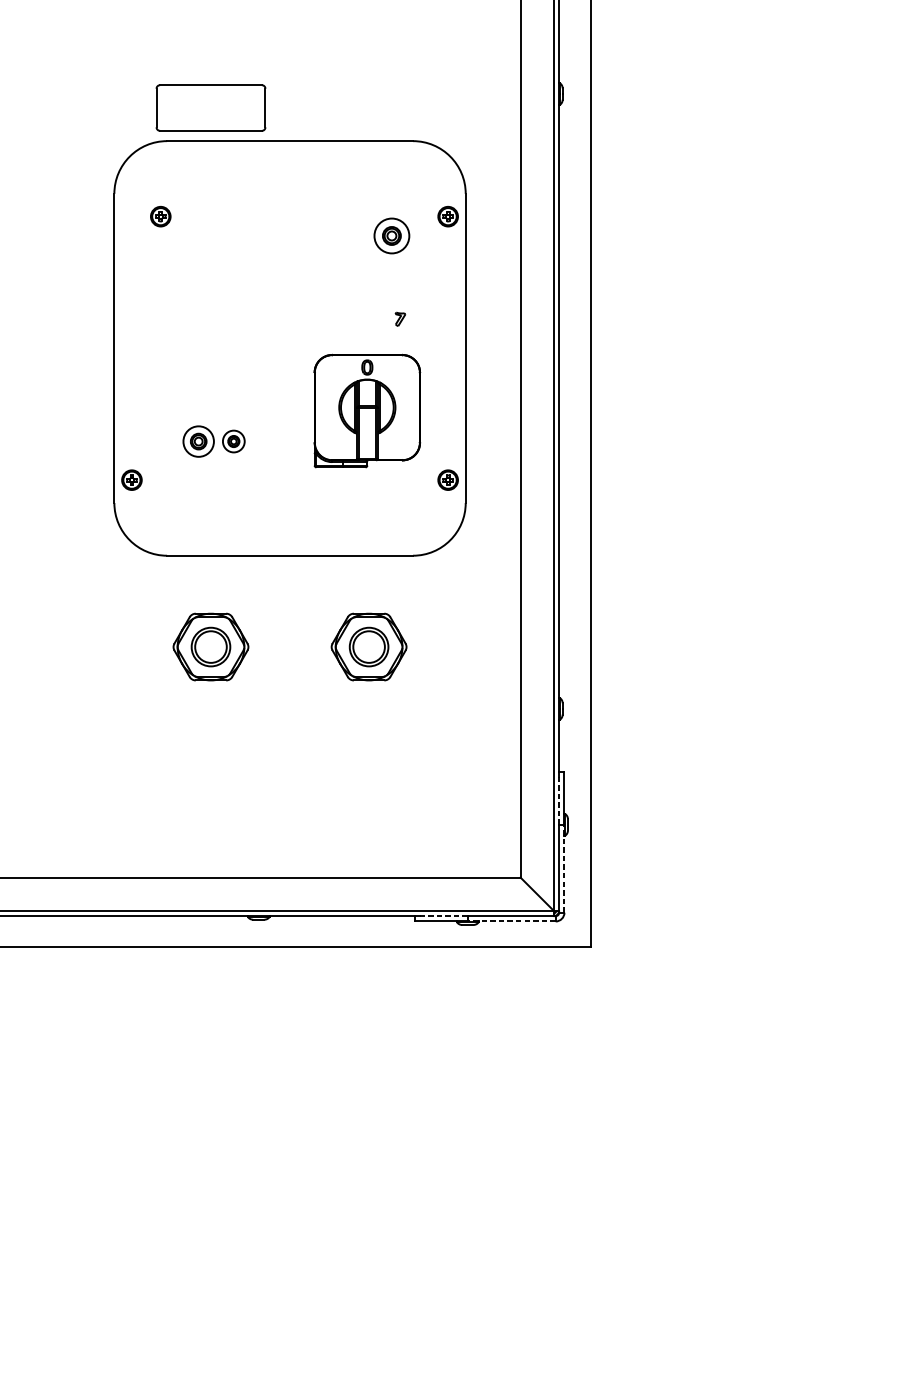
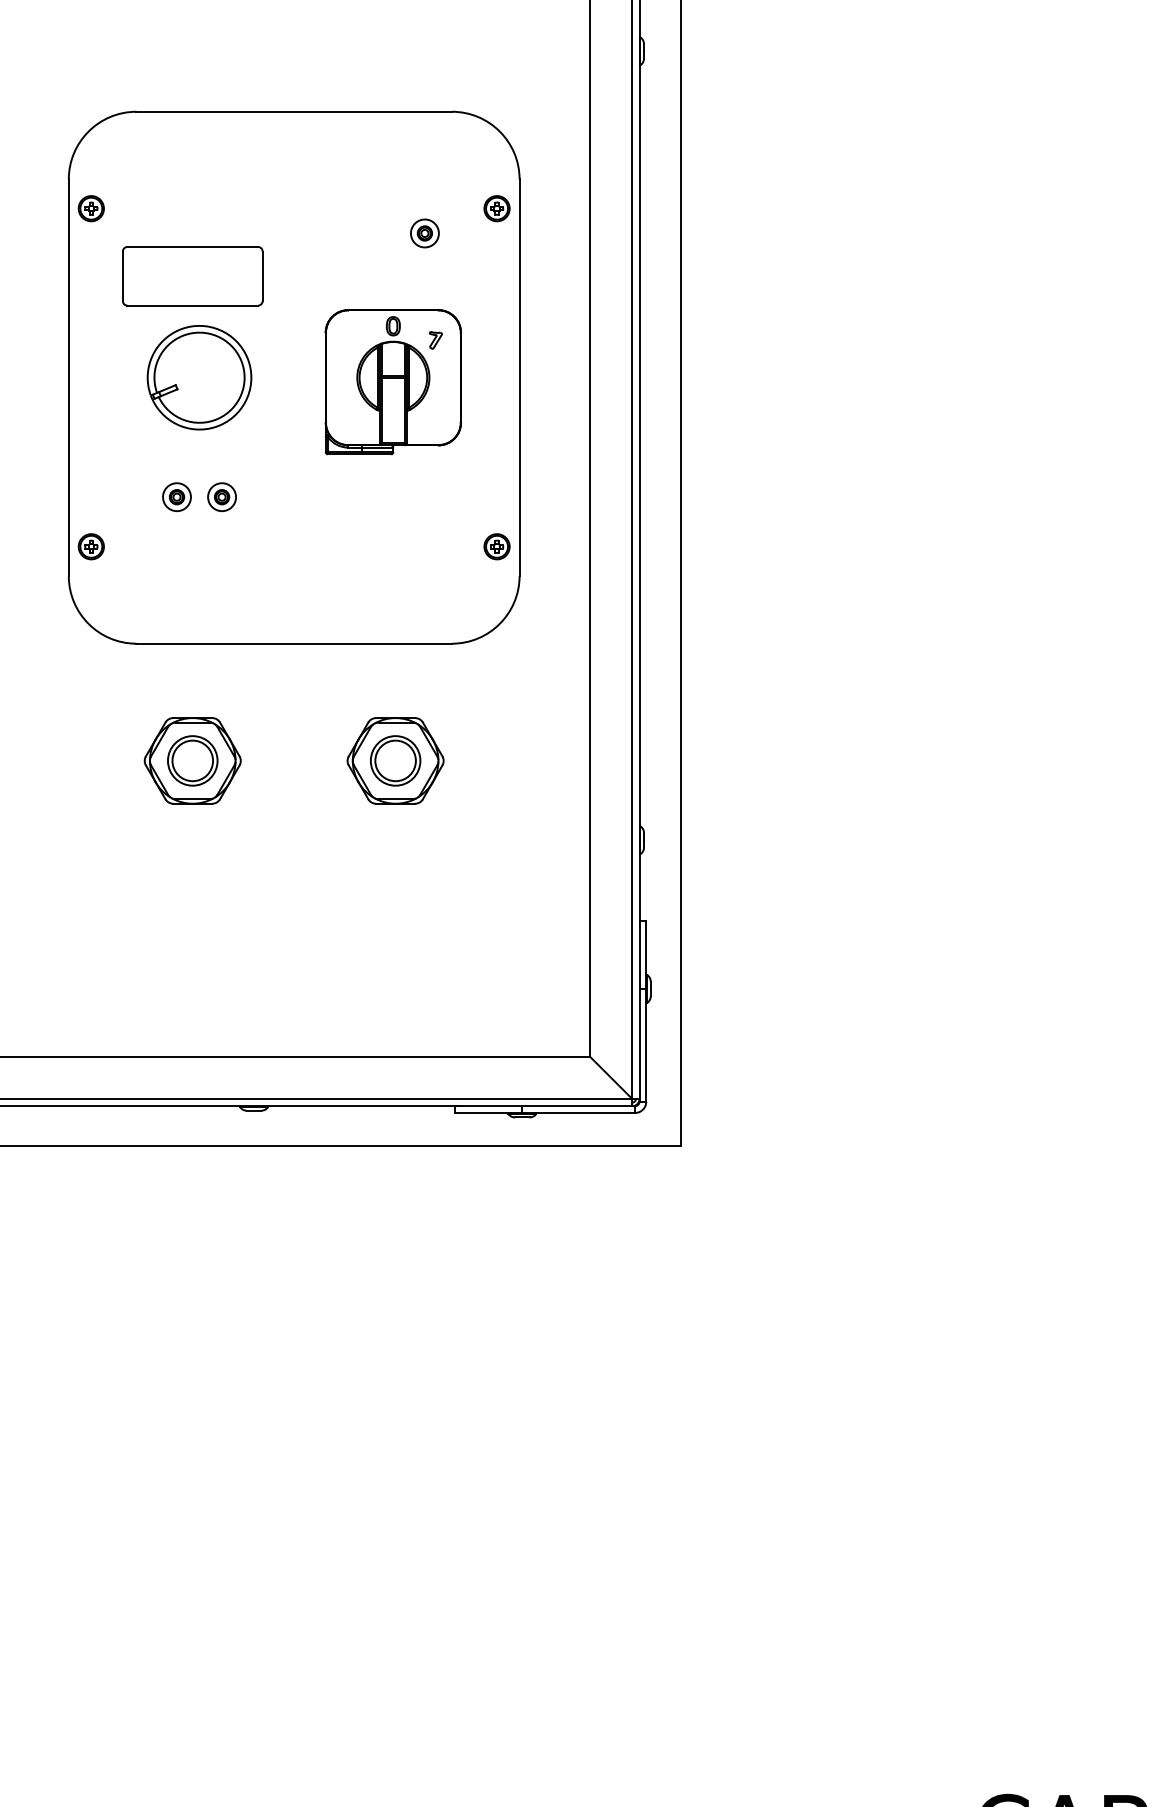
part: (210, 108) -> (192, 276), moved
part: (160, 216) -> (90, 208), moved
part: (391, 236) -> (424, 233), size x0.62
part: (216, 348) -> (199, 377), added
part: (367, 411) -> (393, 382), moved
part: (198, 440) -> (176, 496), size x0.71
line: (559, 798) -> (639, 955), dashed -> solid
line: (564, 868) -> (646, 1044), dashed -> solid
line: (441, 916) -> (488, 1106), dashed -> solid
line: (511, 921) -> (578, 1112), dashed -> solid

